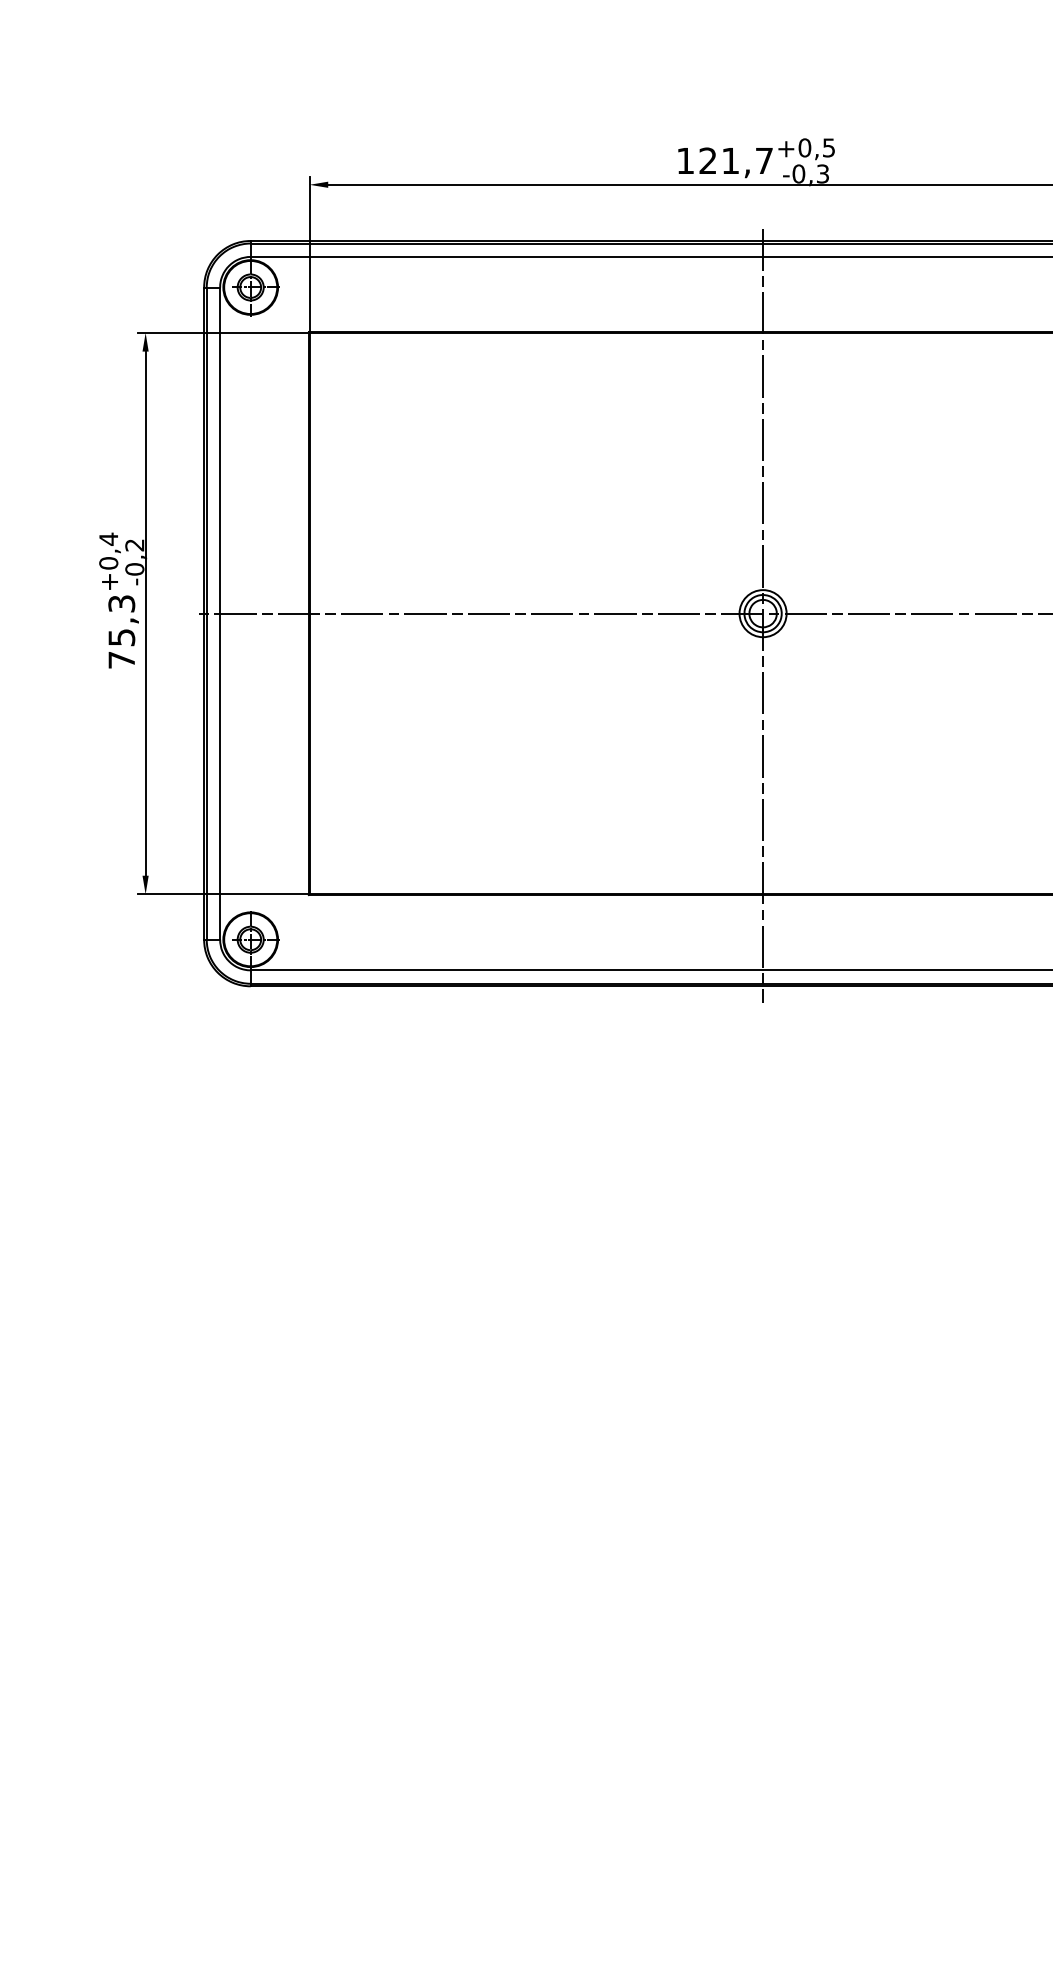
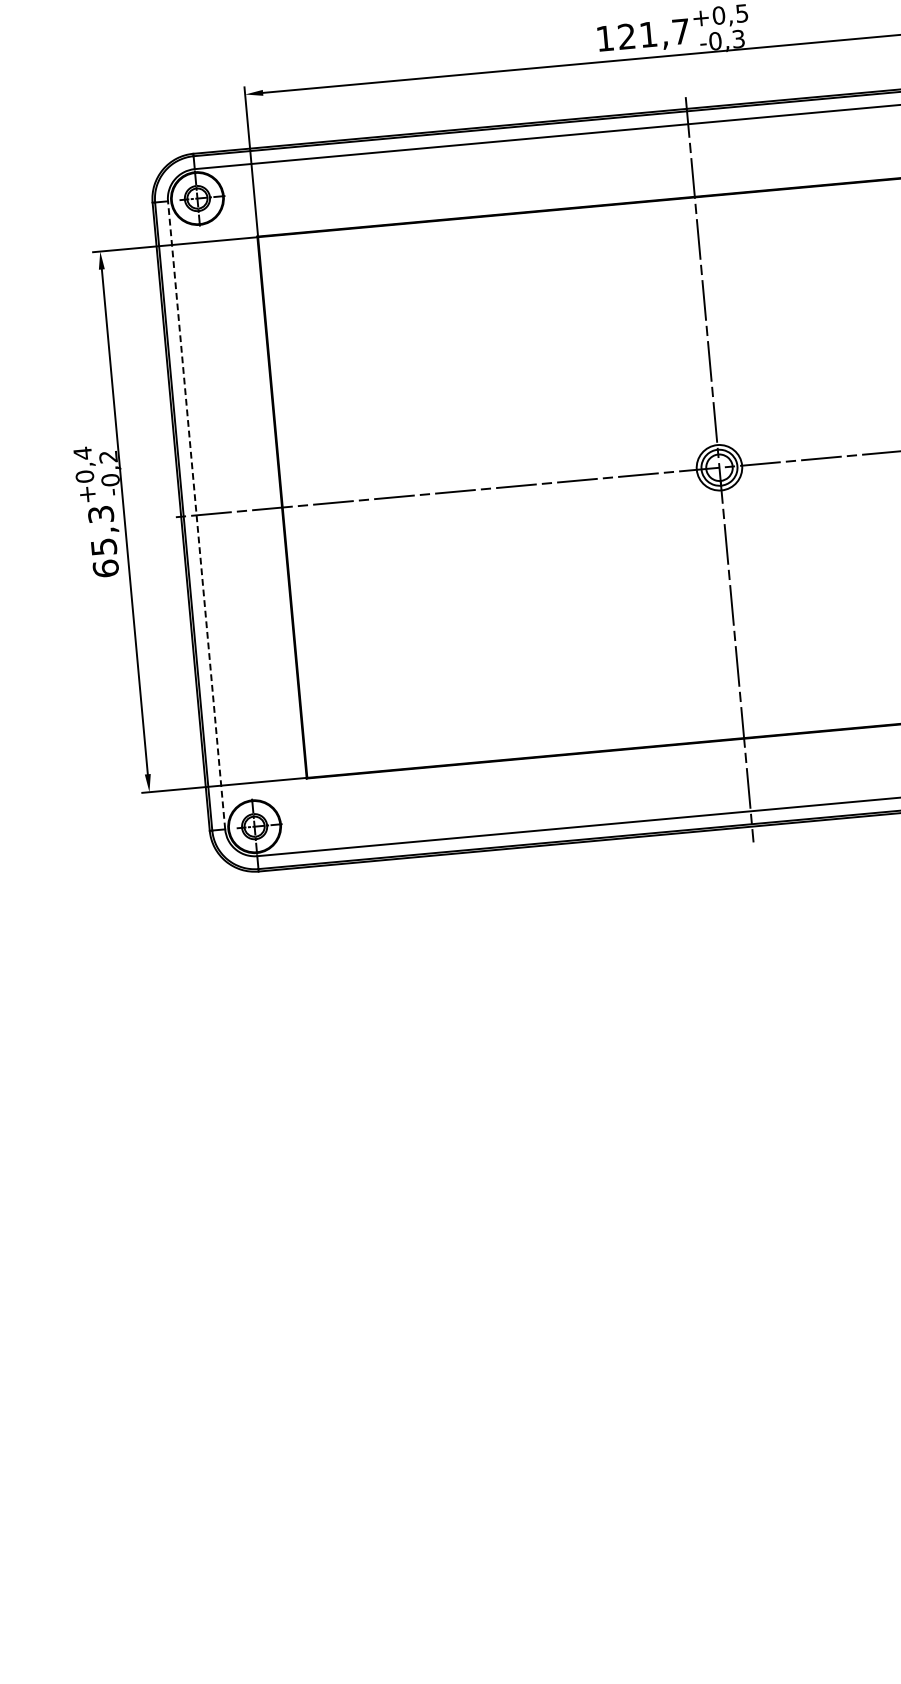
line: (220, 613) -> (196, 515), solid -> dashed
text: (121, 659) -> (105, 568), 75,3 -> 65,3

